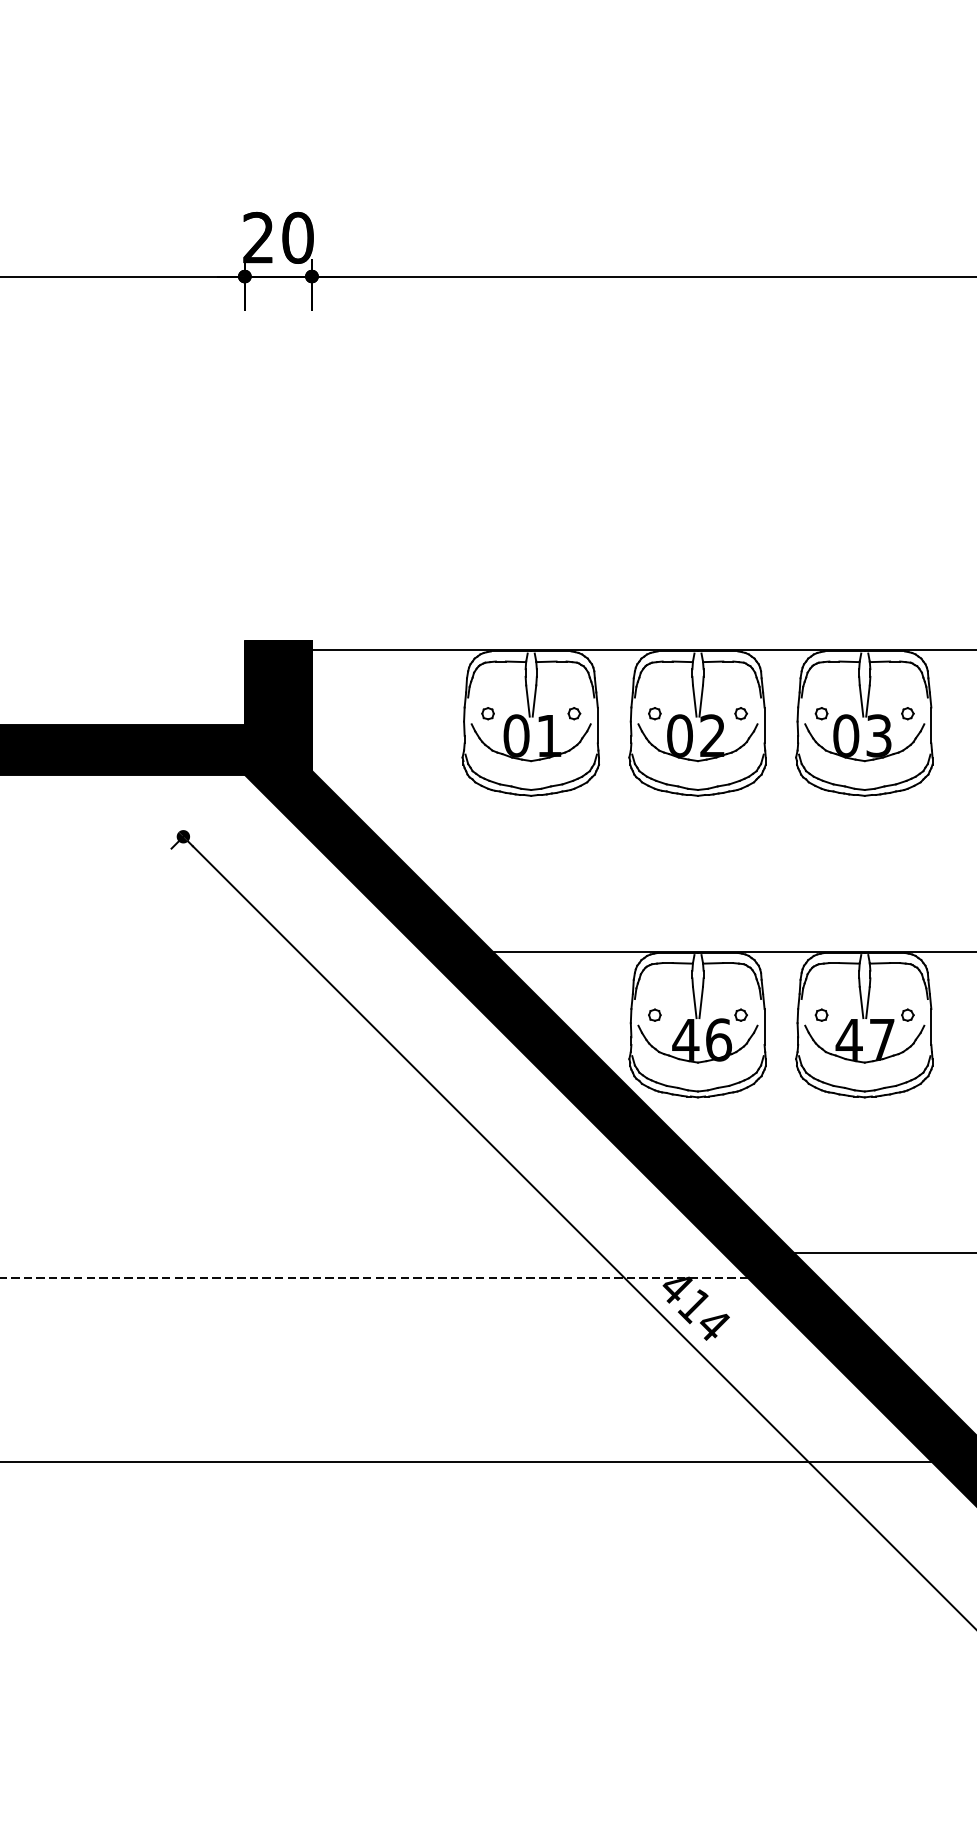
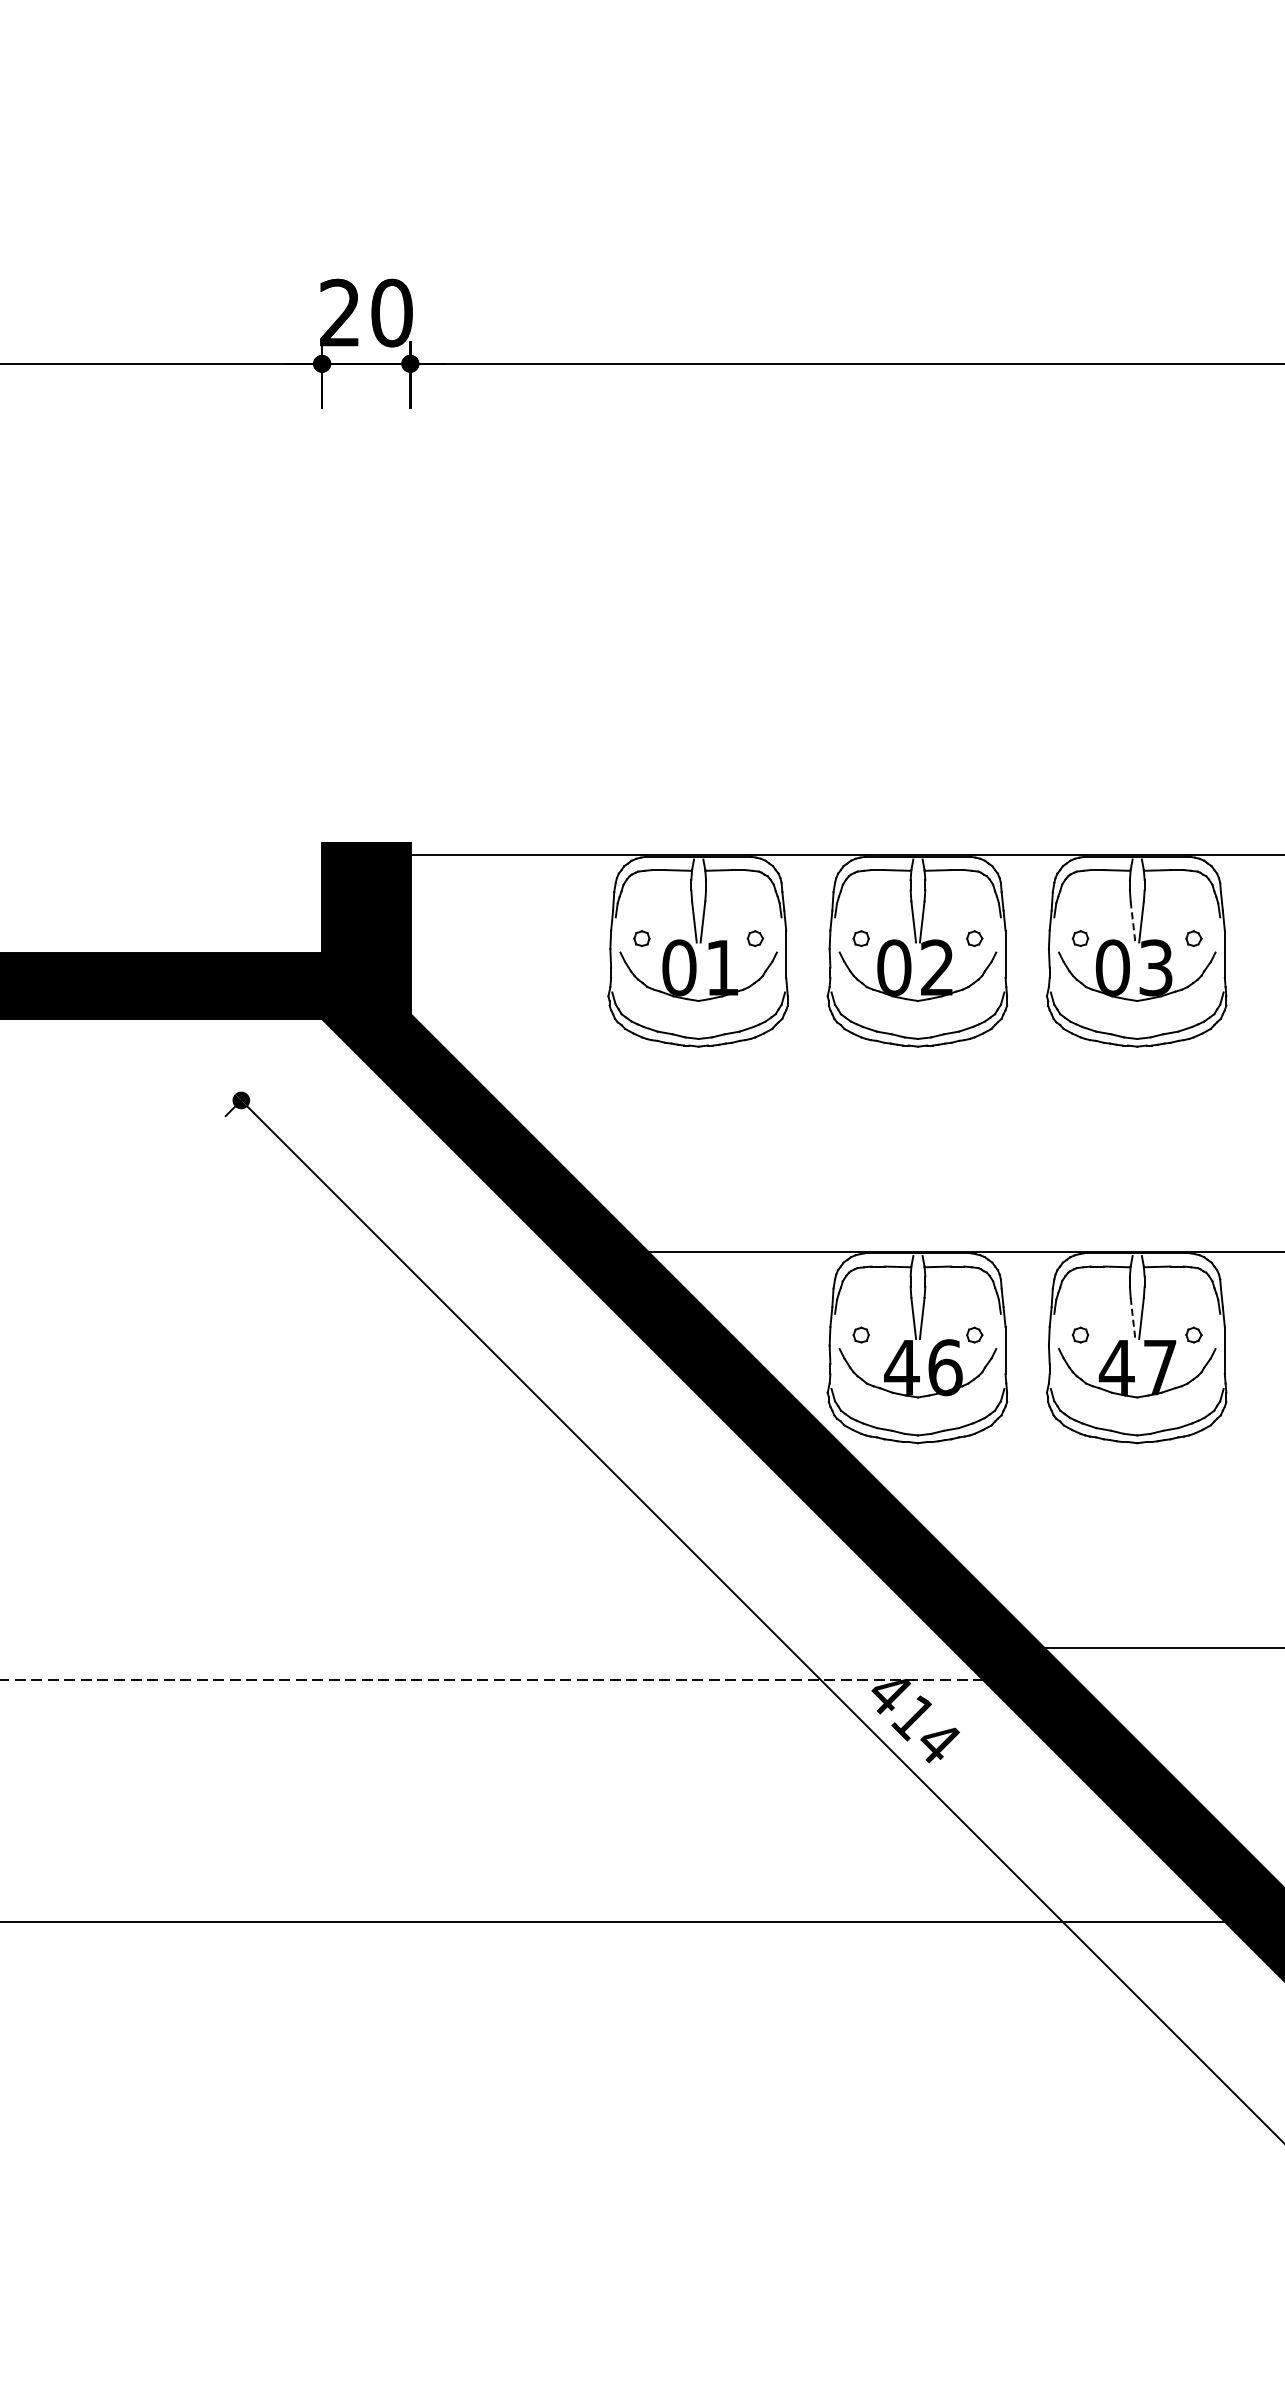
line: (861, 700) -> (1133, 921), solid -> dashed
line: (861, 1002) -> (1133, 1318), solid -> dashed

